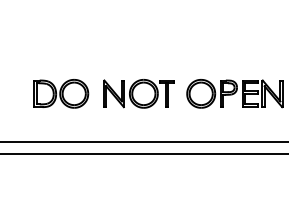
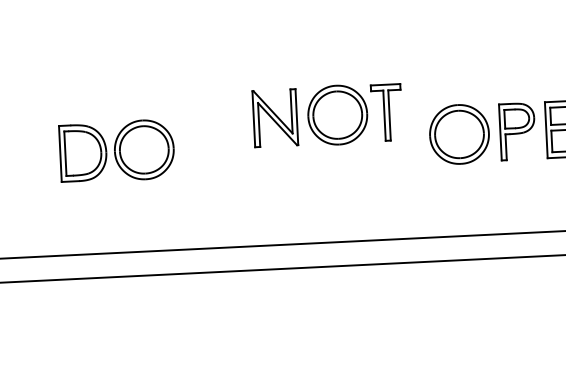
part: (61, 93) -> (117, 150), moved
part: (138, 93) -> (326, 114), moved

